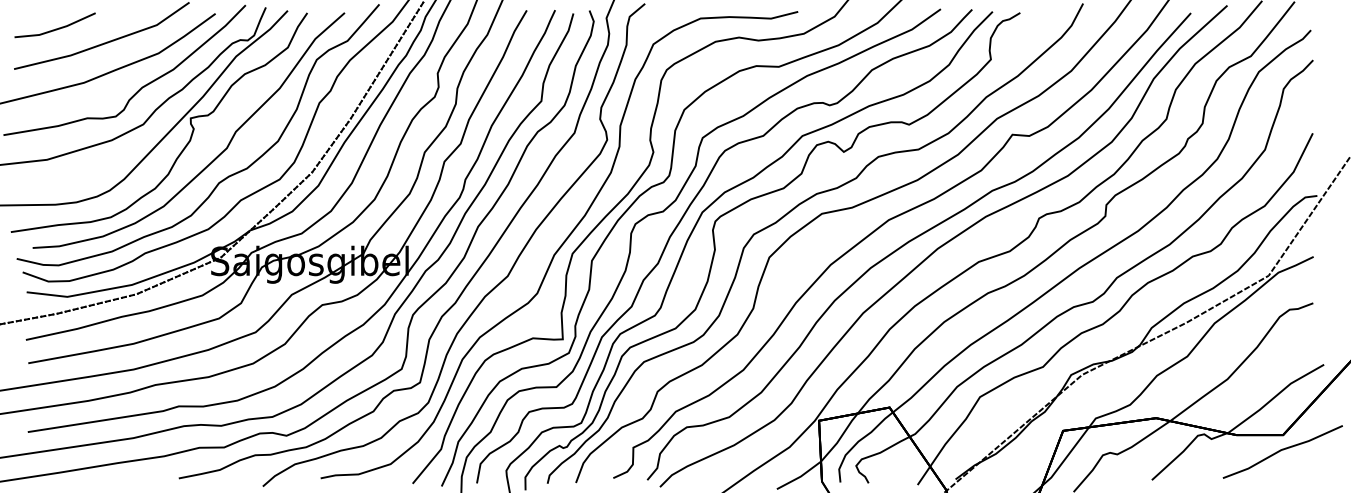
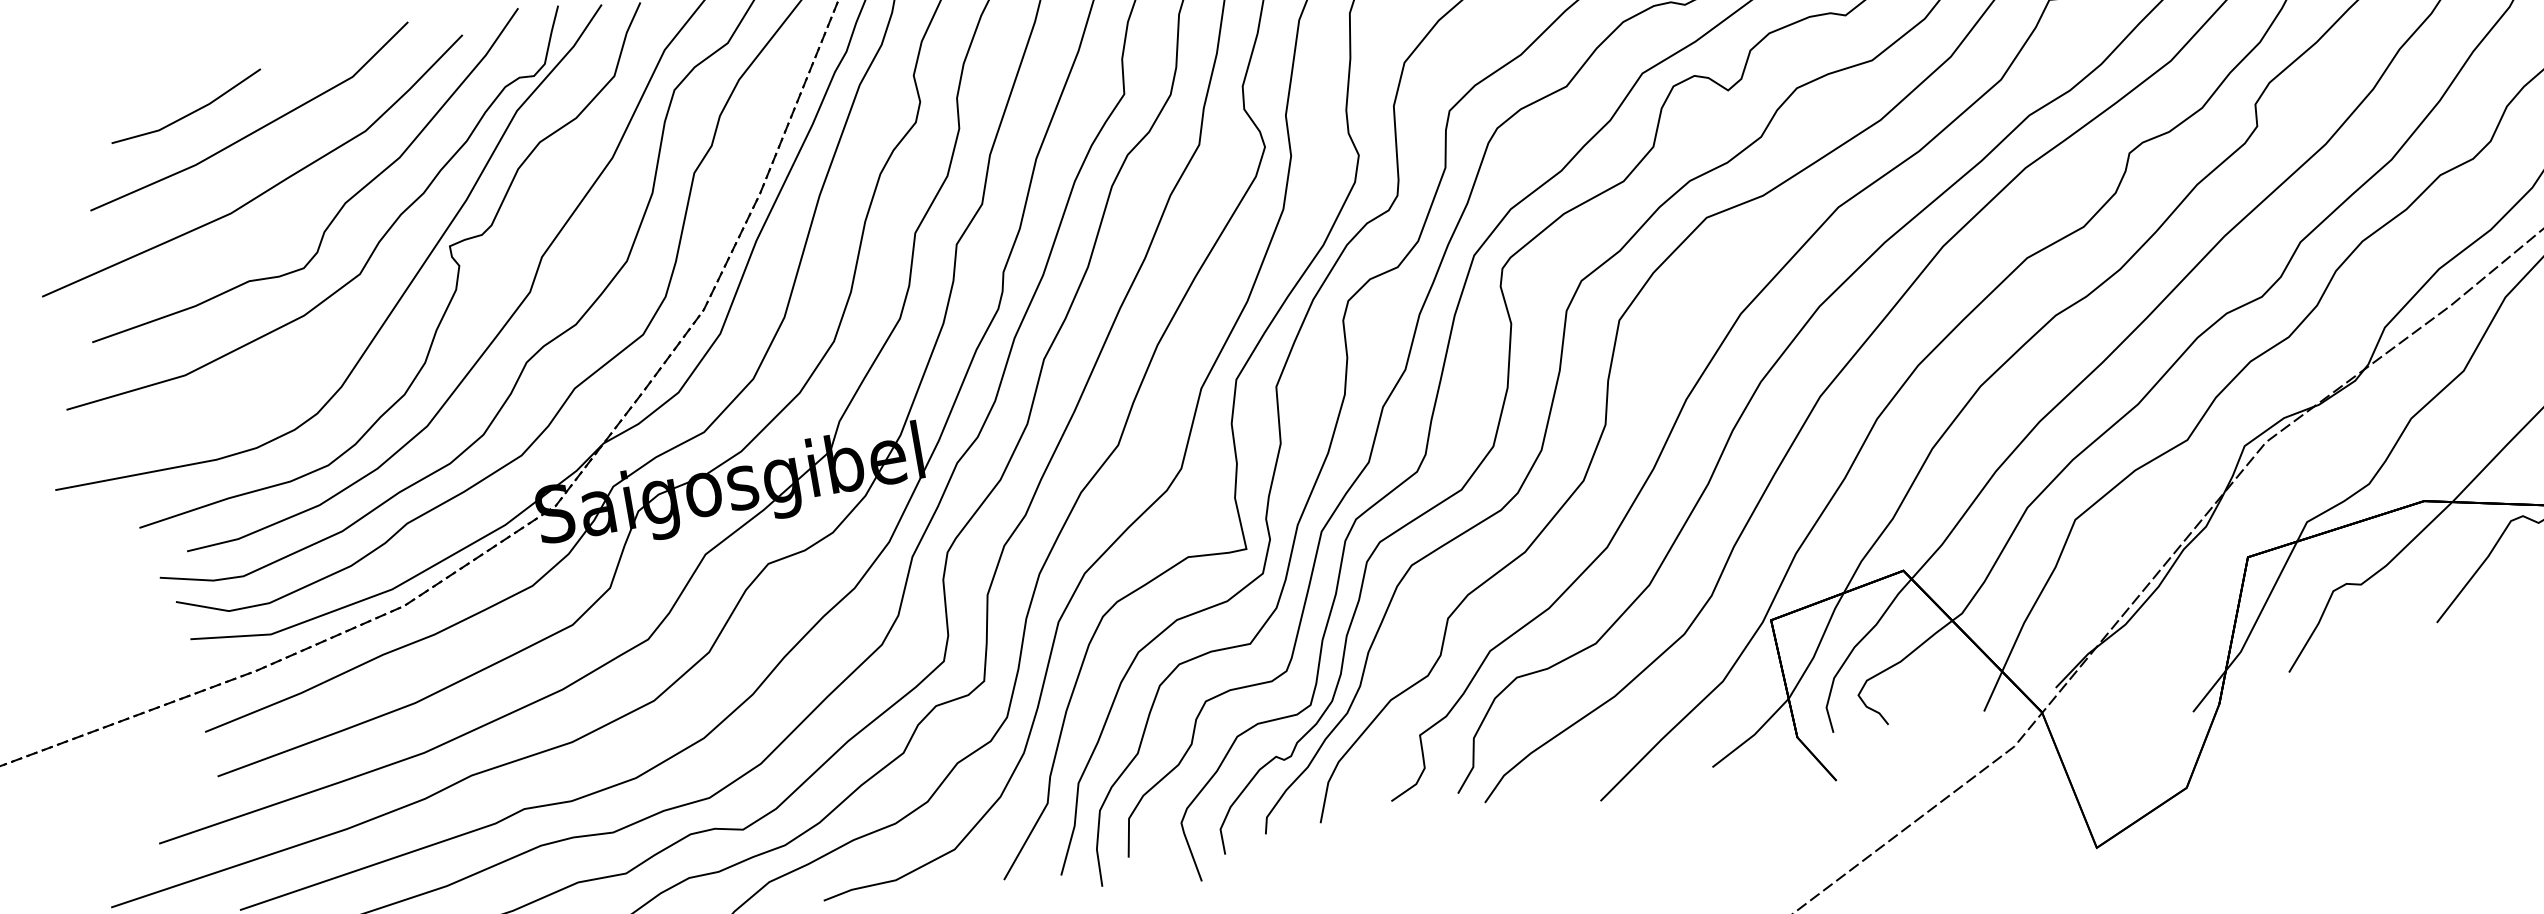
line: (55, 28) -> (188, 112), moved

